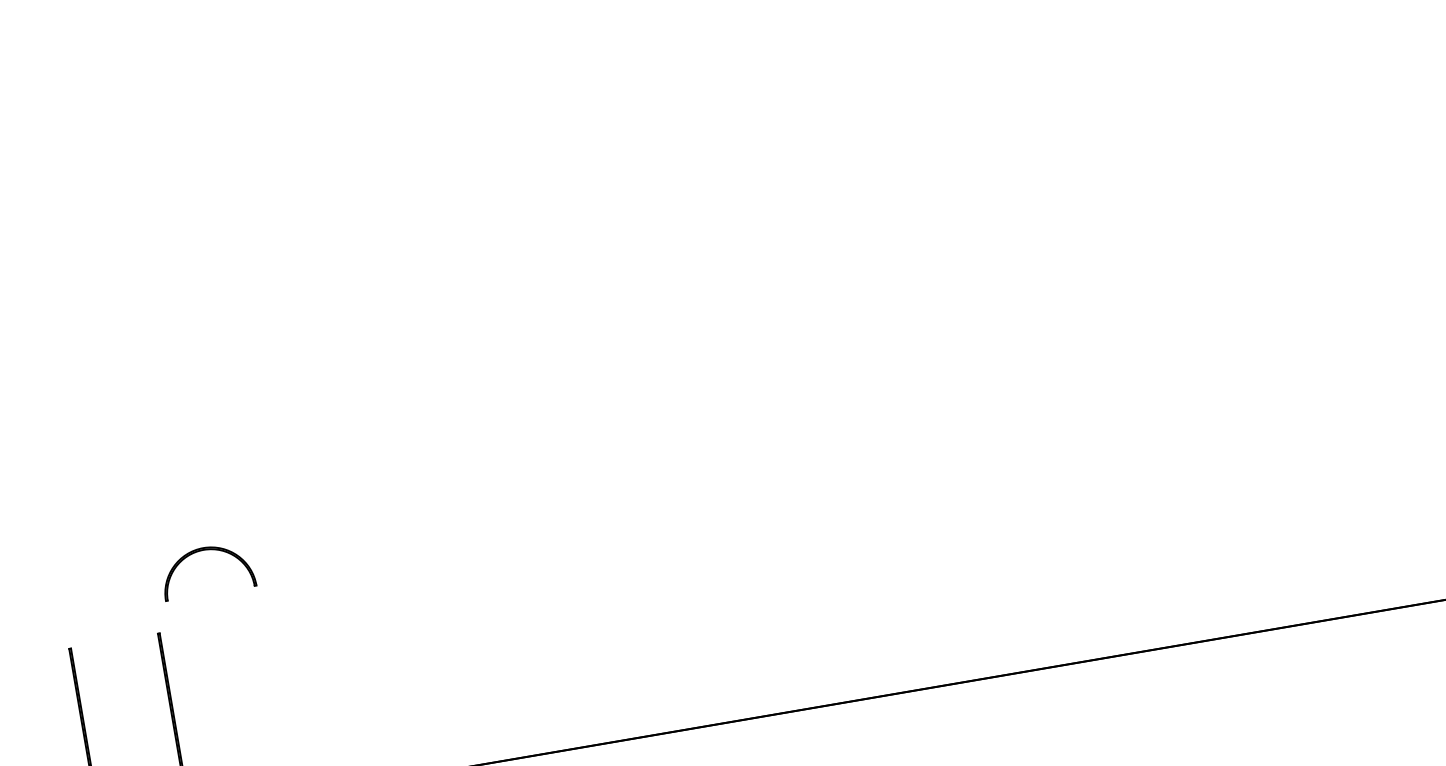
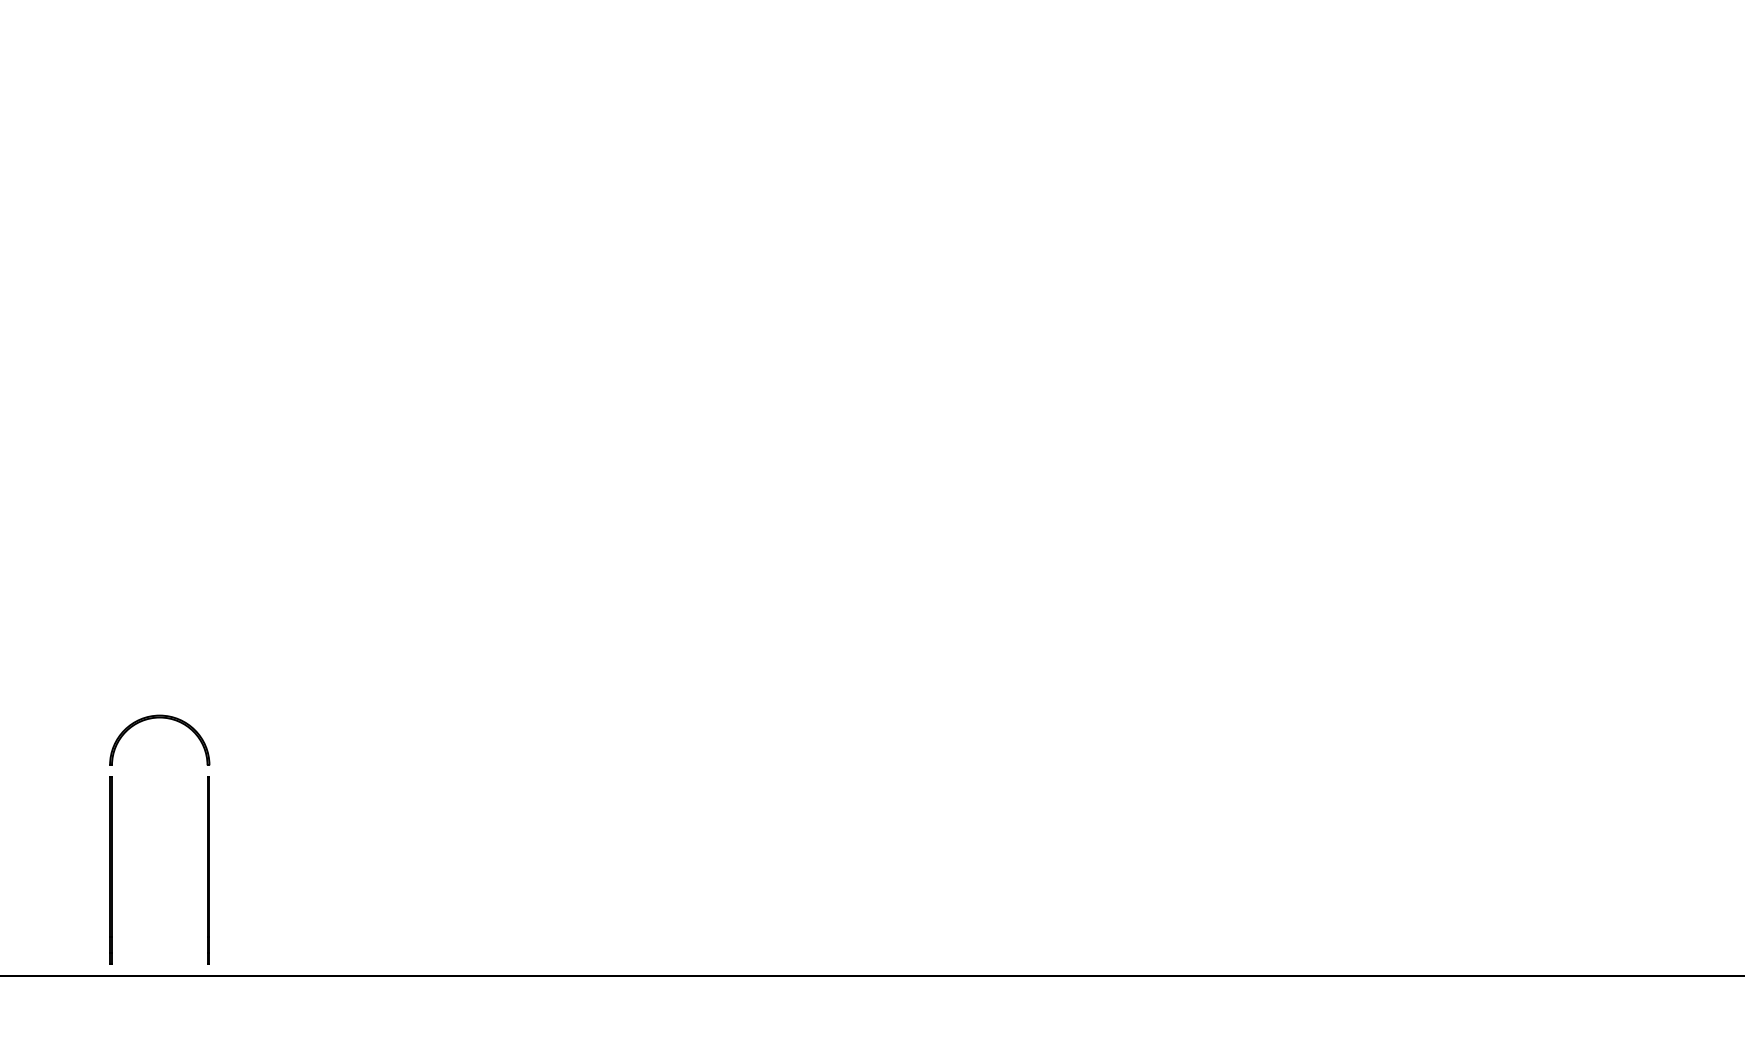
part: (203, 550) -> (159, 718), moved

